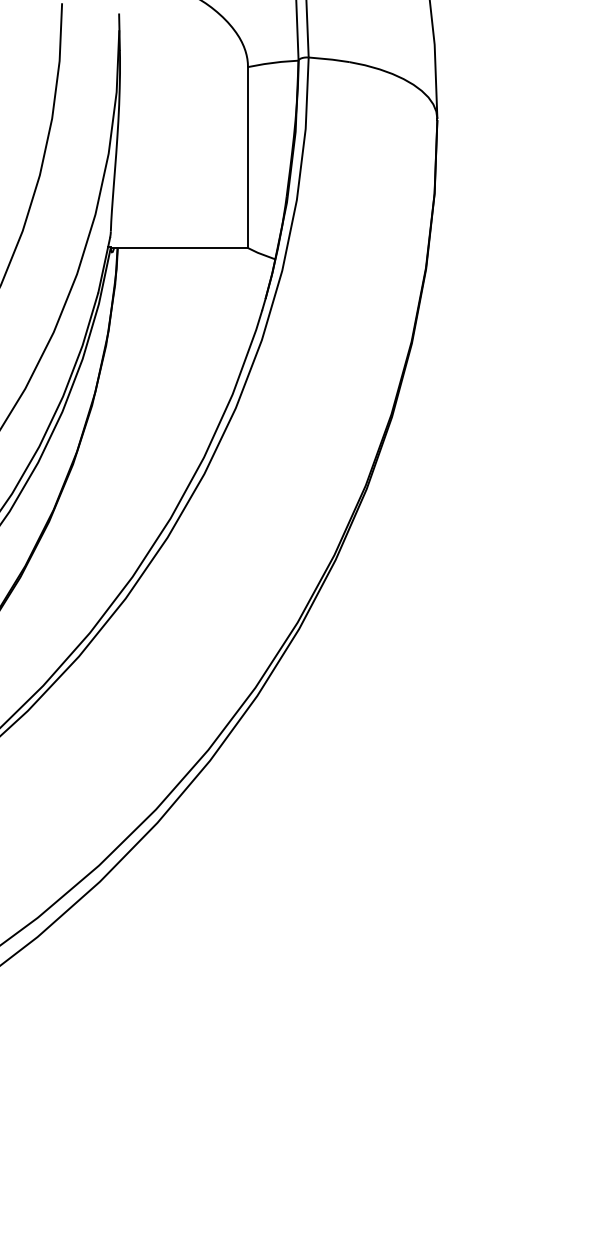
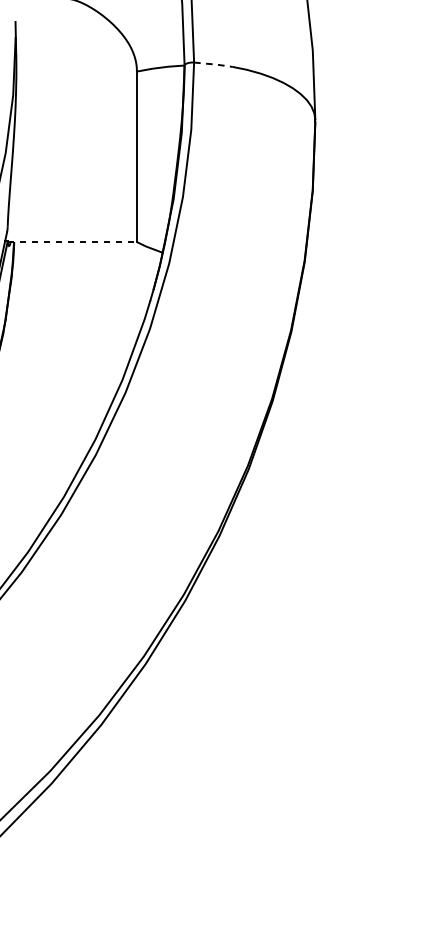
line: (330, 59) -> (214, 64), solid -> dashed
line: (179, 248) -> (72, 242), solid -> dashed

